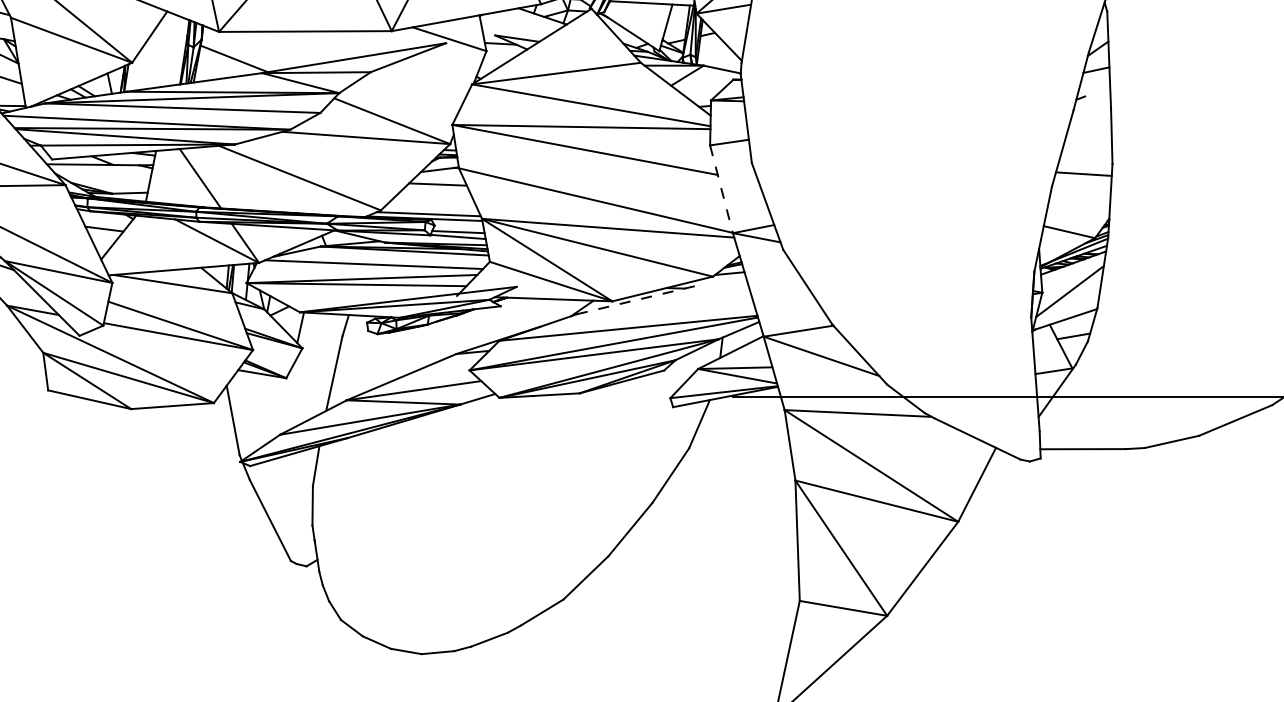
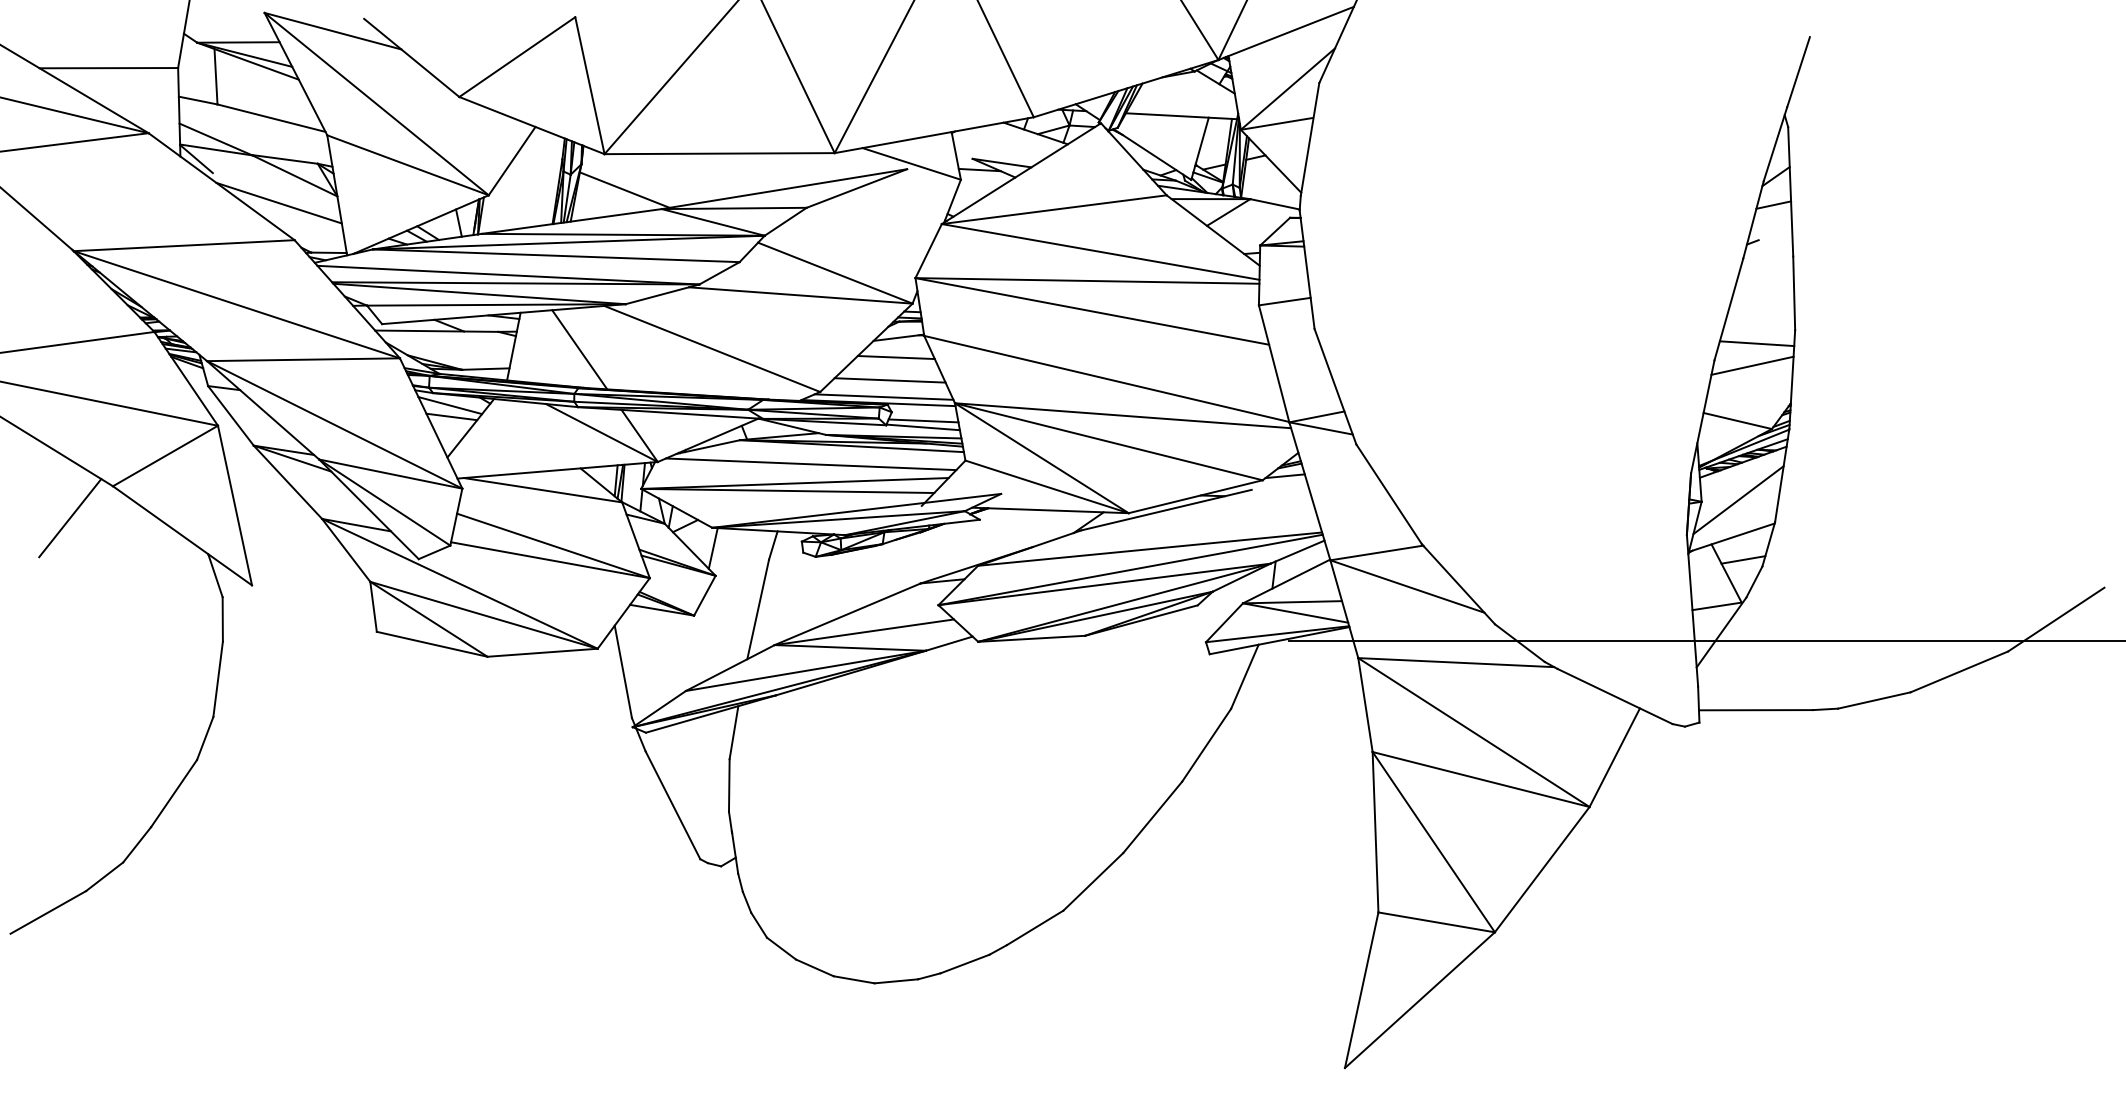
line: (721, 189) -> (1274, 364), dashed -> solid
line: (1080, 190) -> (1752, 365), added
line: (432, 201) -> (889, 380), added
line: (103, 220) -> (450, 405), added
line: (640, 299) -> (1166, 510), dashed -> solid

